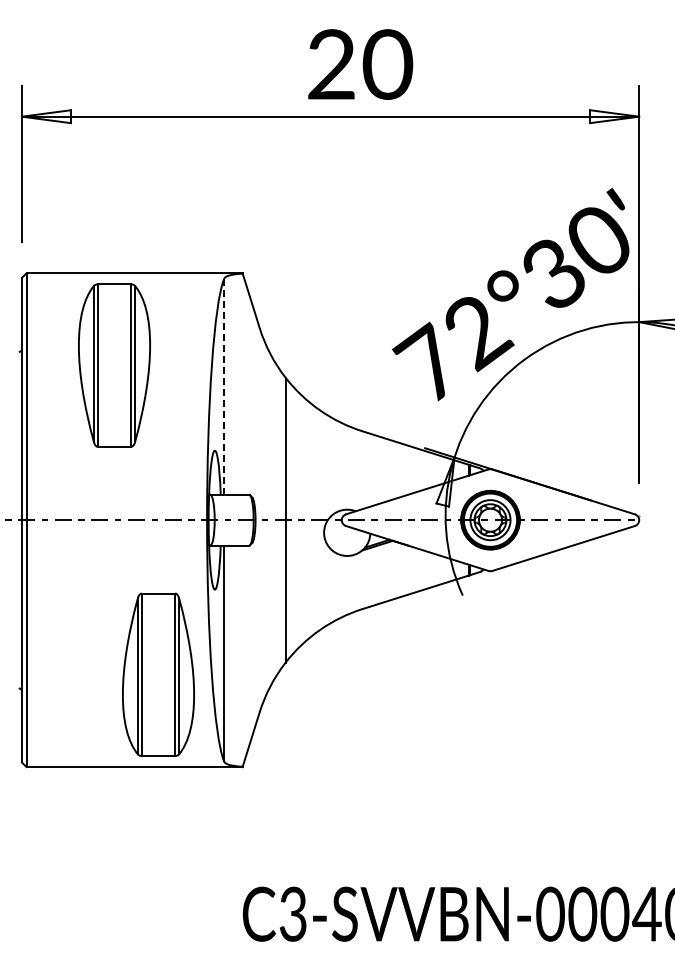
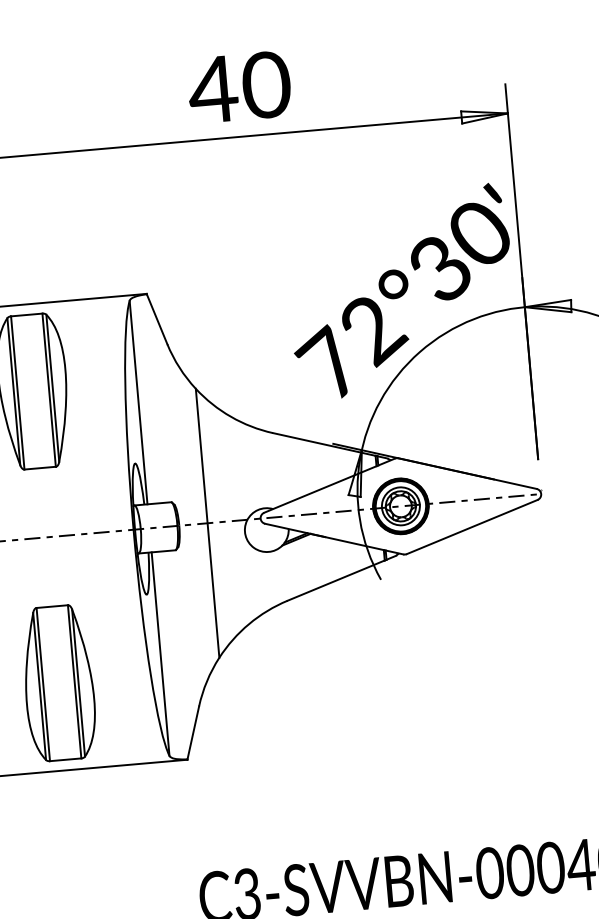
text: (331, 64) -> (213, 89), 20 -> 40
line: (224, 386) -> (138, 402), dashed -> solid
part: (158, 674) -> (58, 682), moved

